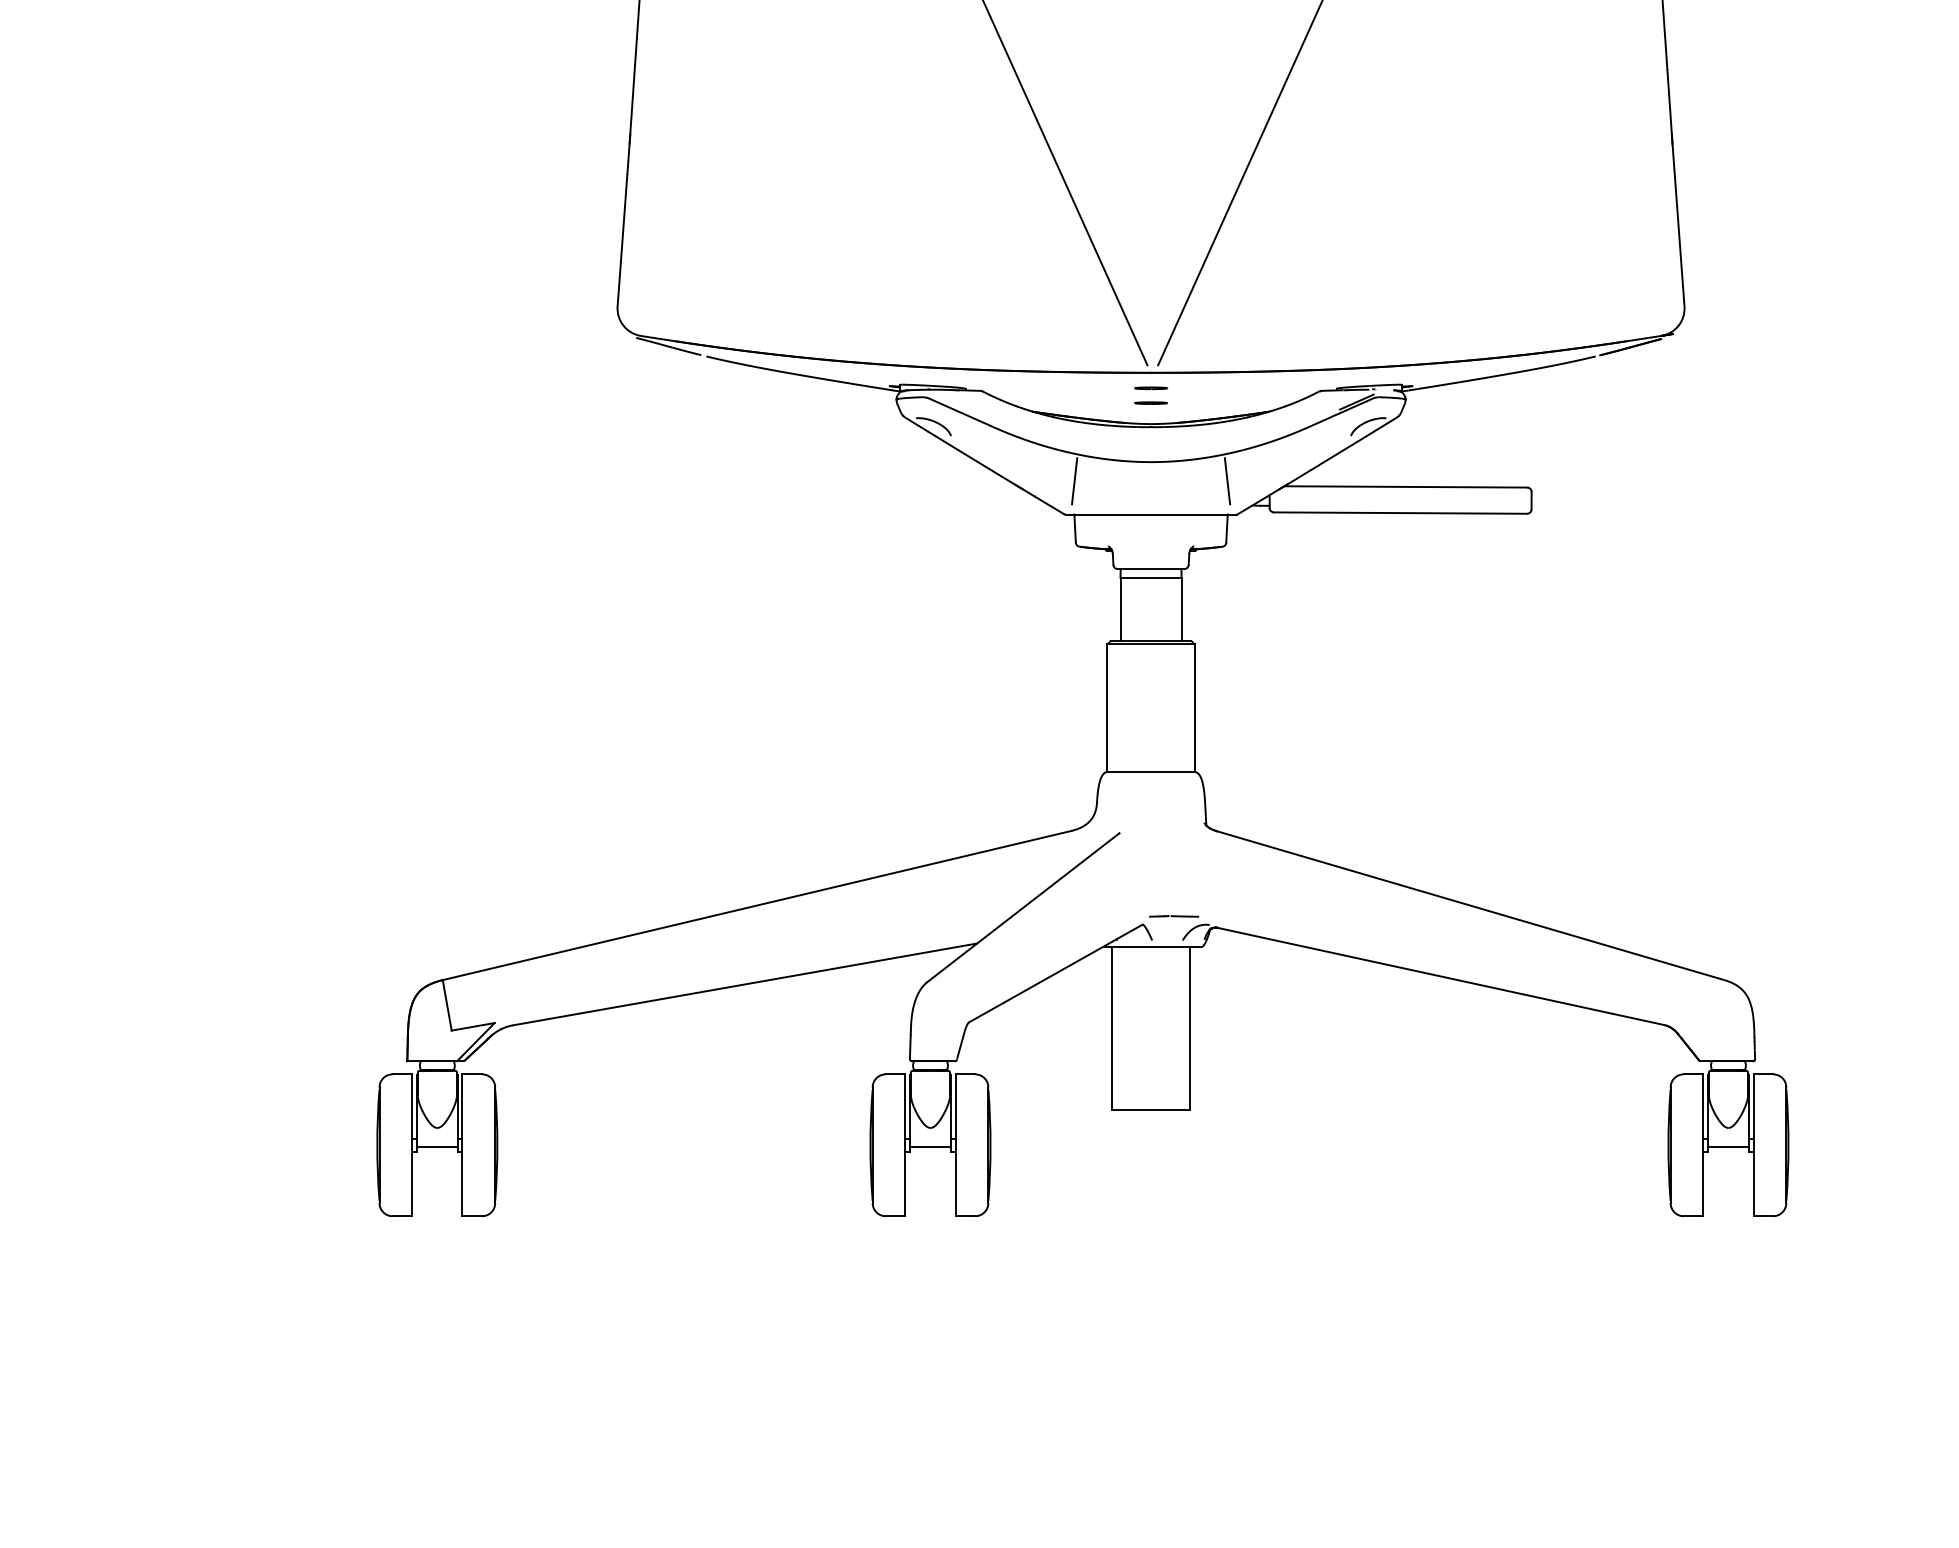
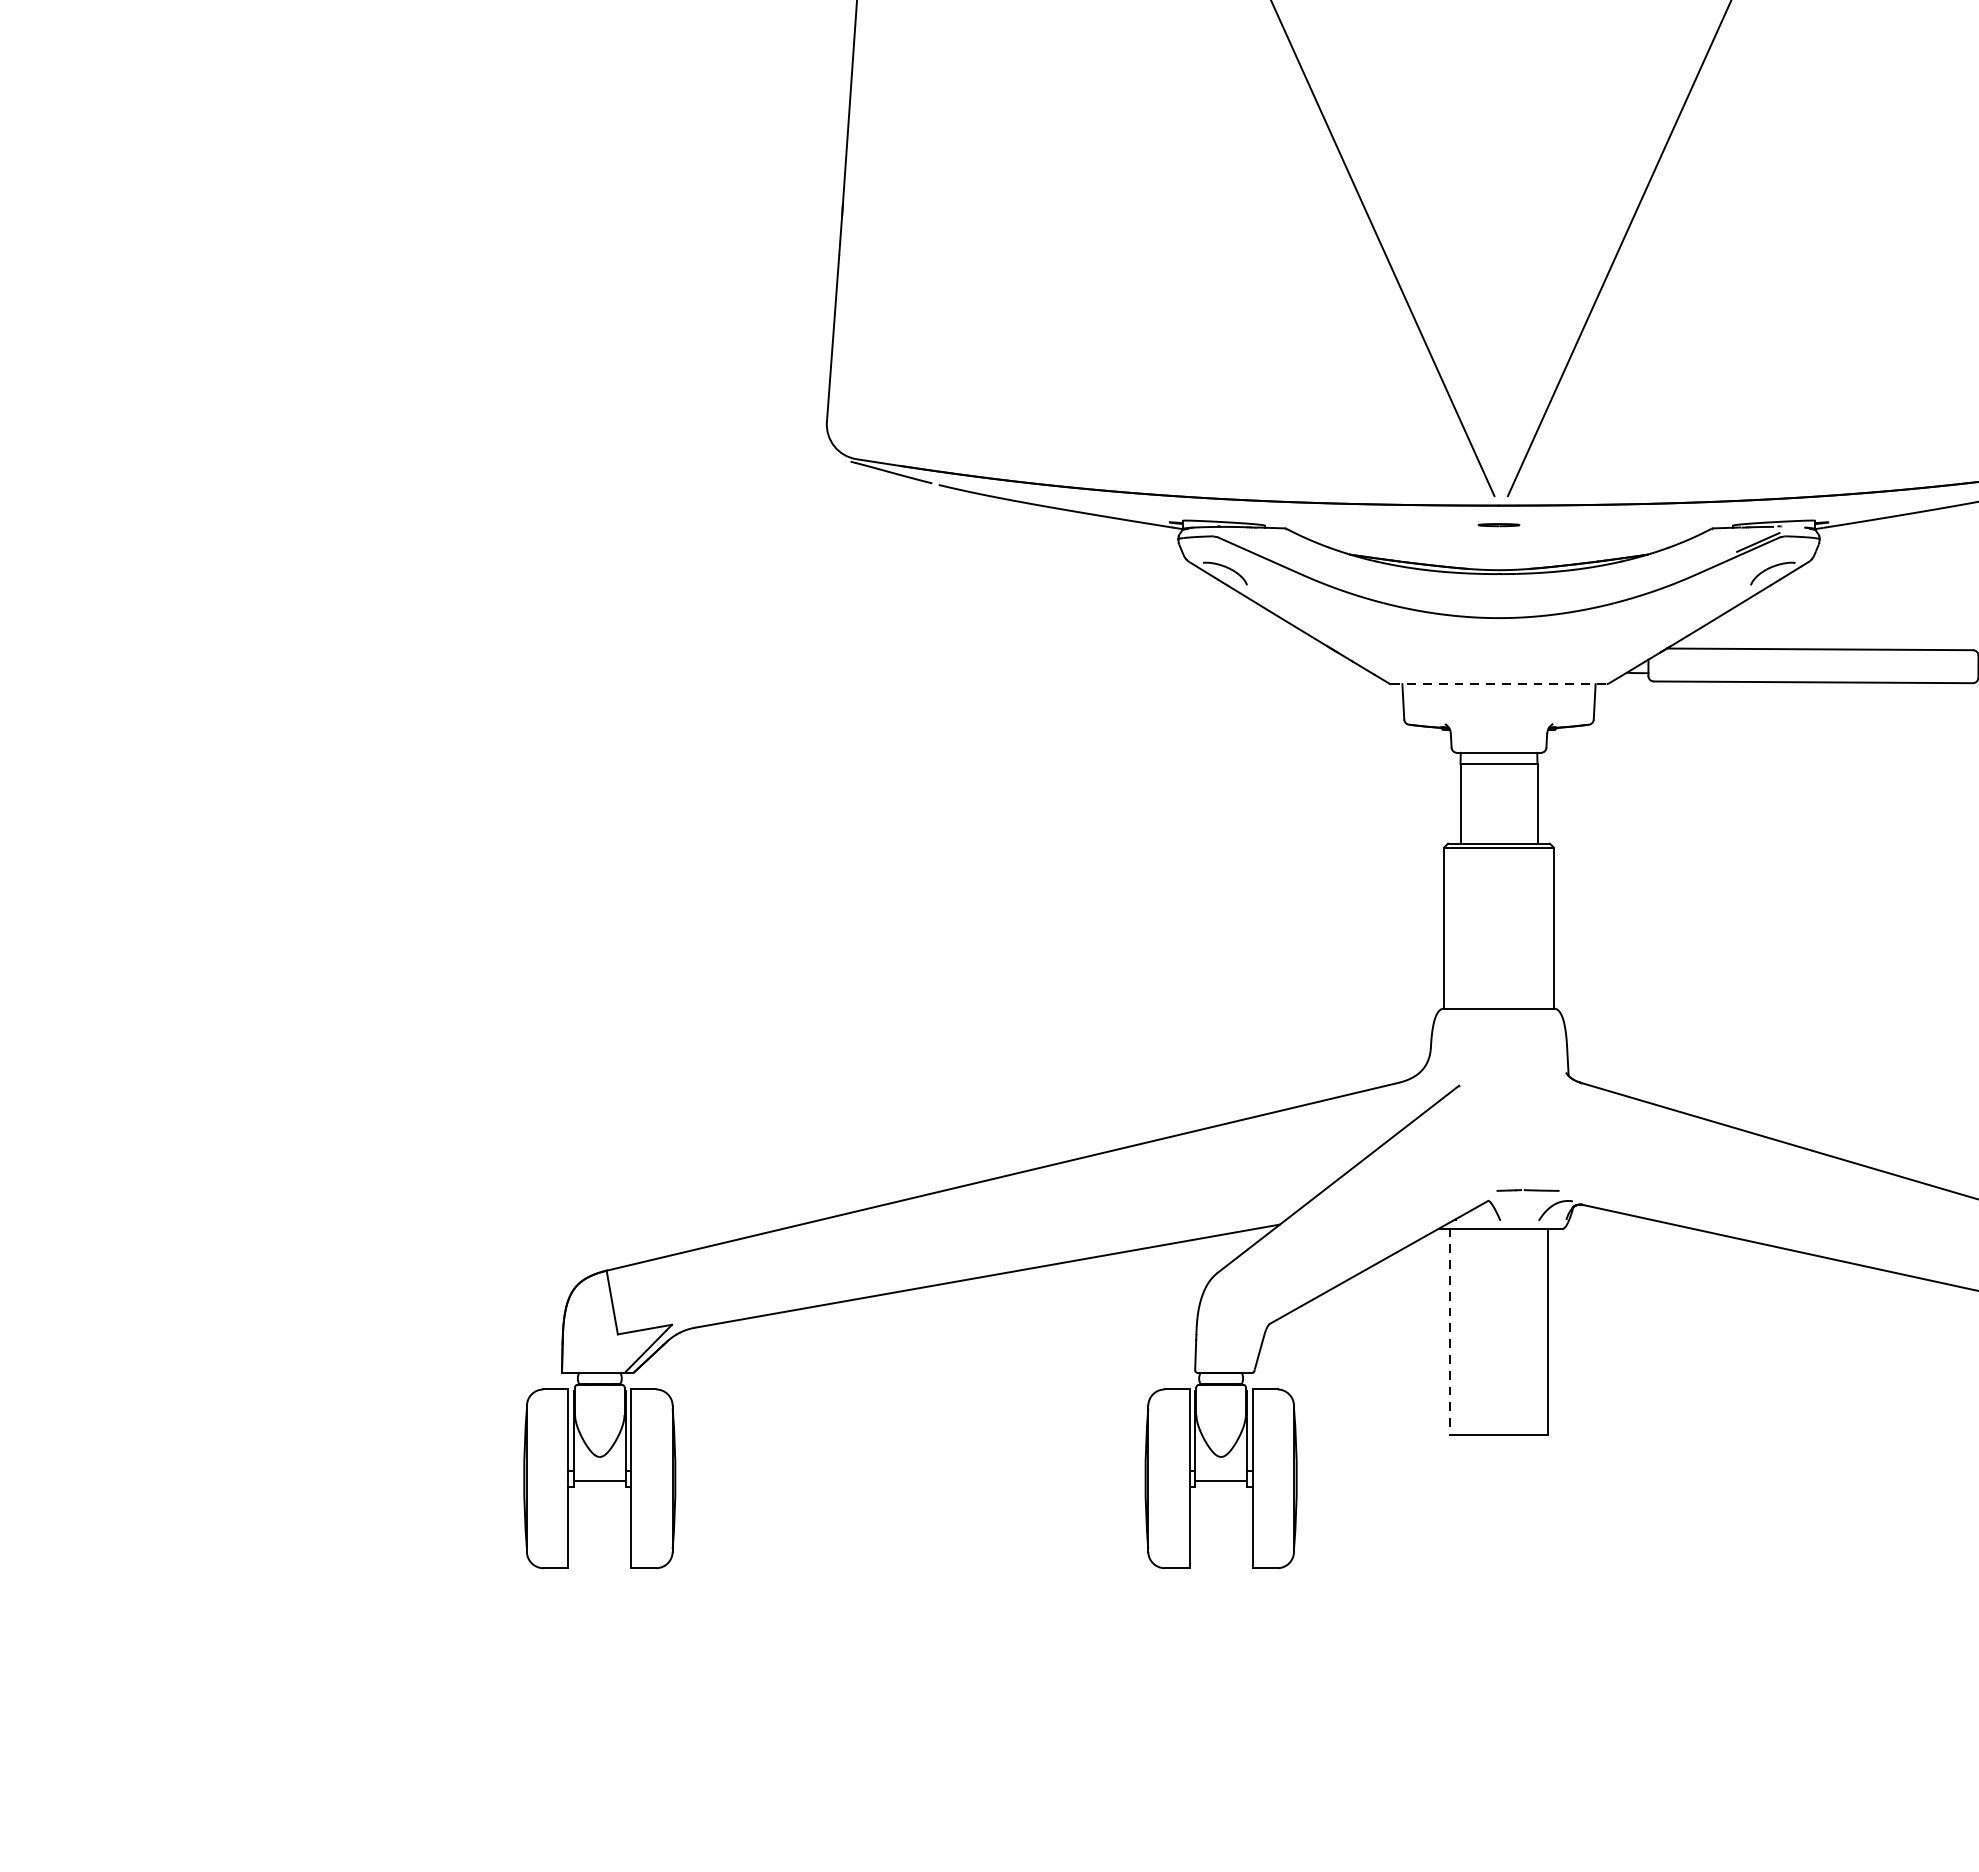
line: (1150, 402) -> (1498, 542), removed
line: (1074, 481) -> (1402, 642), removed
line: (1227, 481) -> (1595, 642), removed
line: (1151, 514) -> (1499, 684), solid -> dashed
line: (1112, 1028) -> (1450, 1331), solid -> dashed

